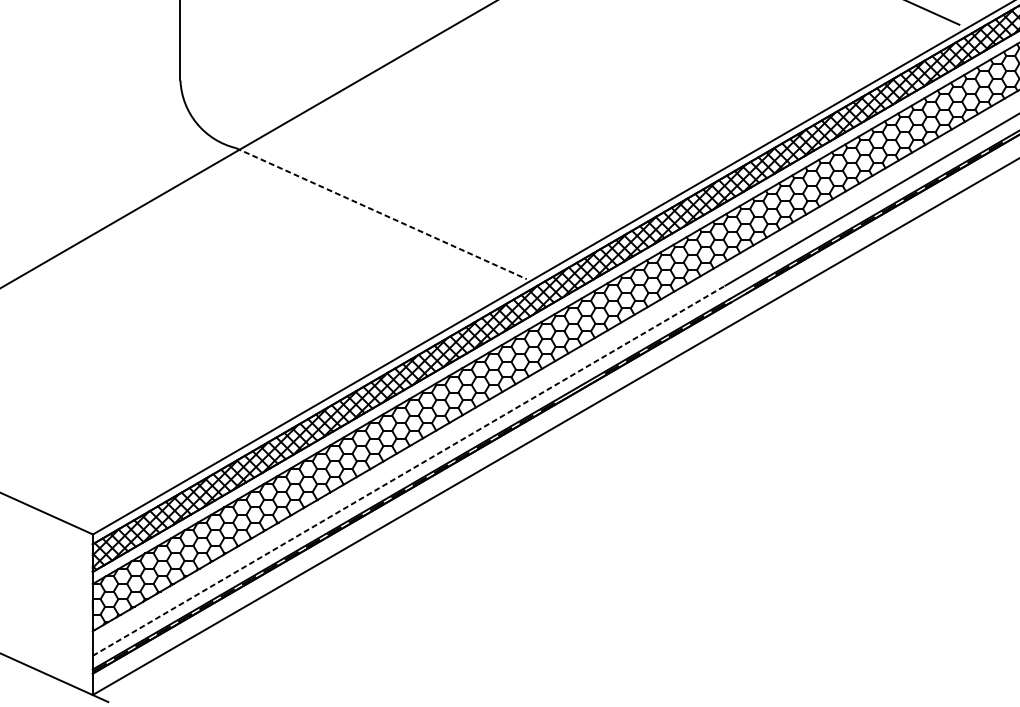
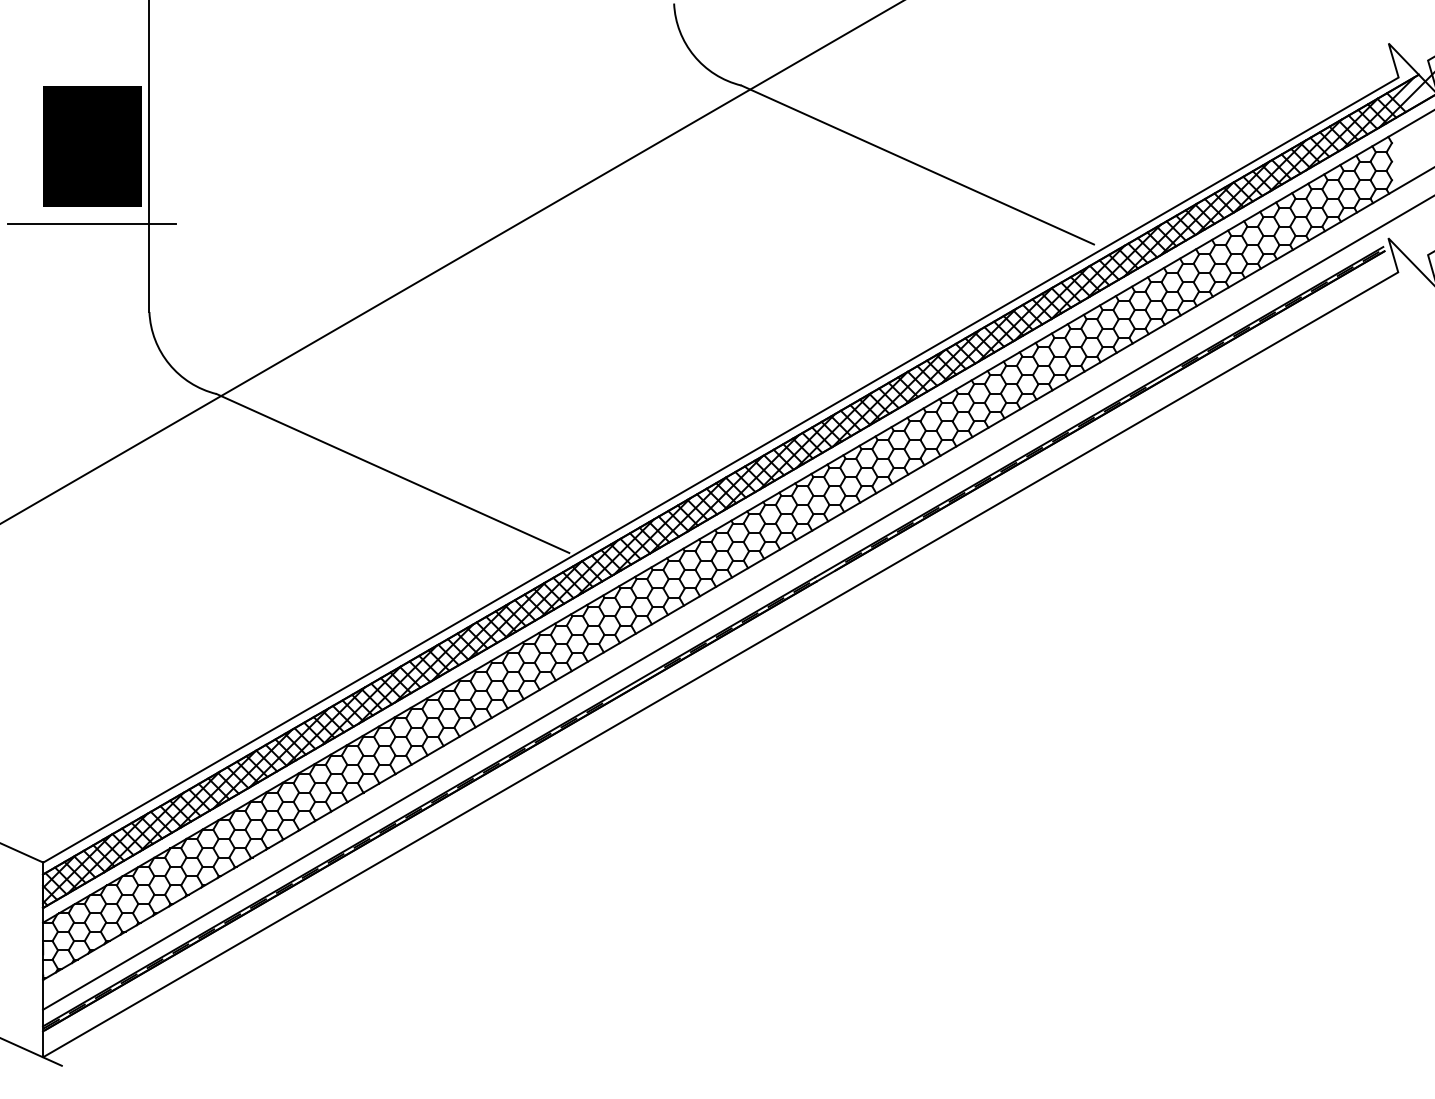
line: (133, 8) -> (92, 224), added
line: (381, 213) -> (393, 473), dashed -> solid
line: (408, 470) -> (426, 785), dashed -> solid

